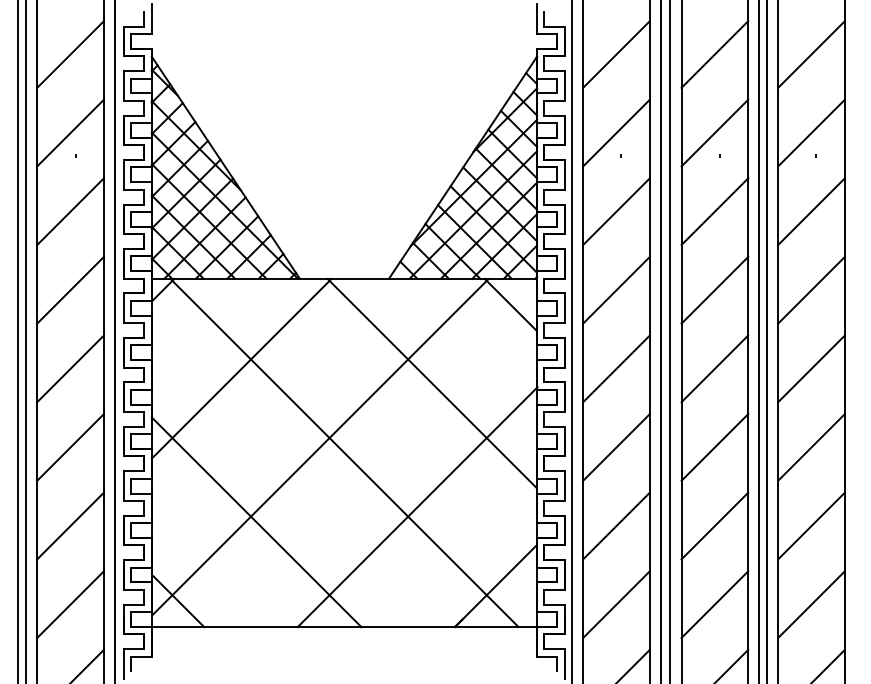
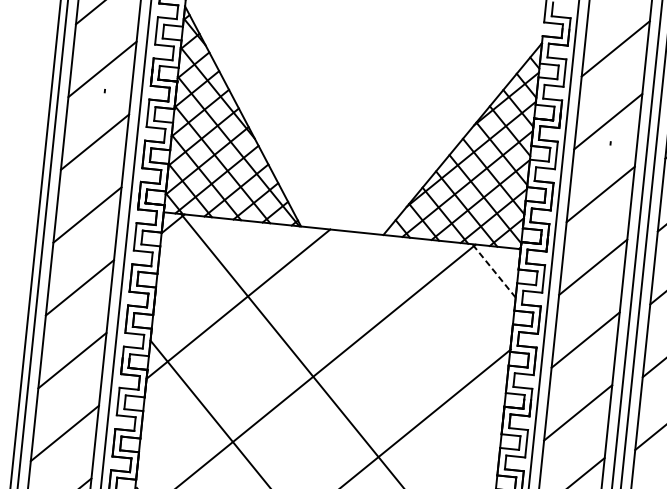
line: (510, 305) -> (493, 271), solid -> dashed
line: (431, 382) -> (413, 335), removed

